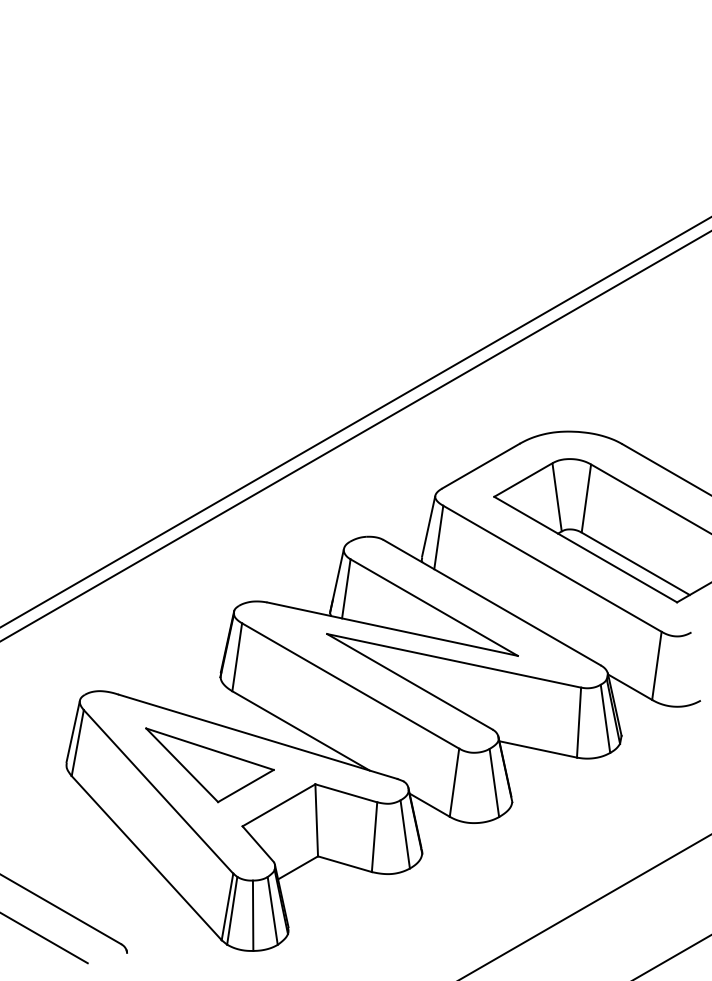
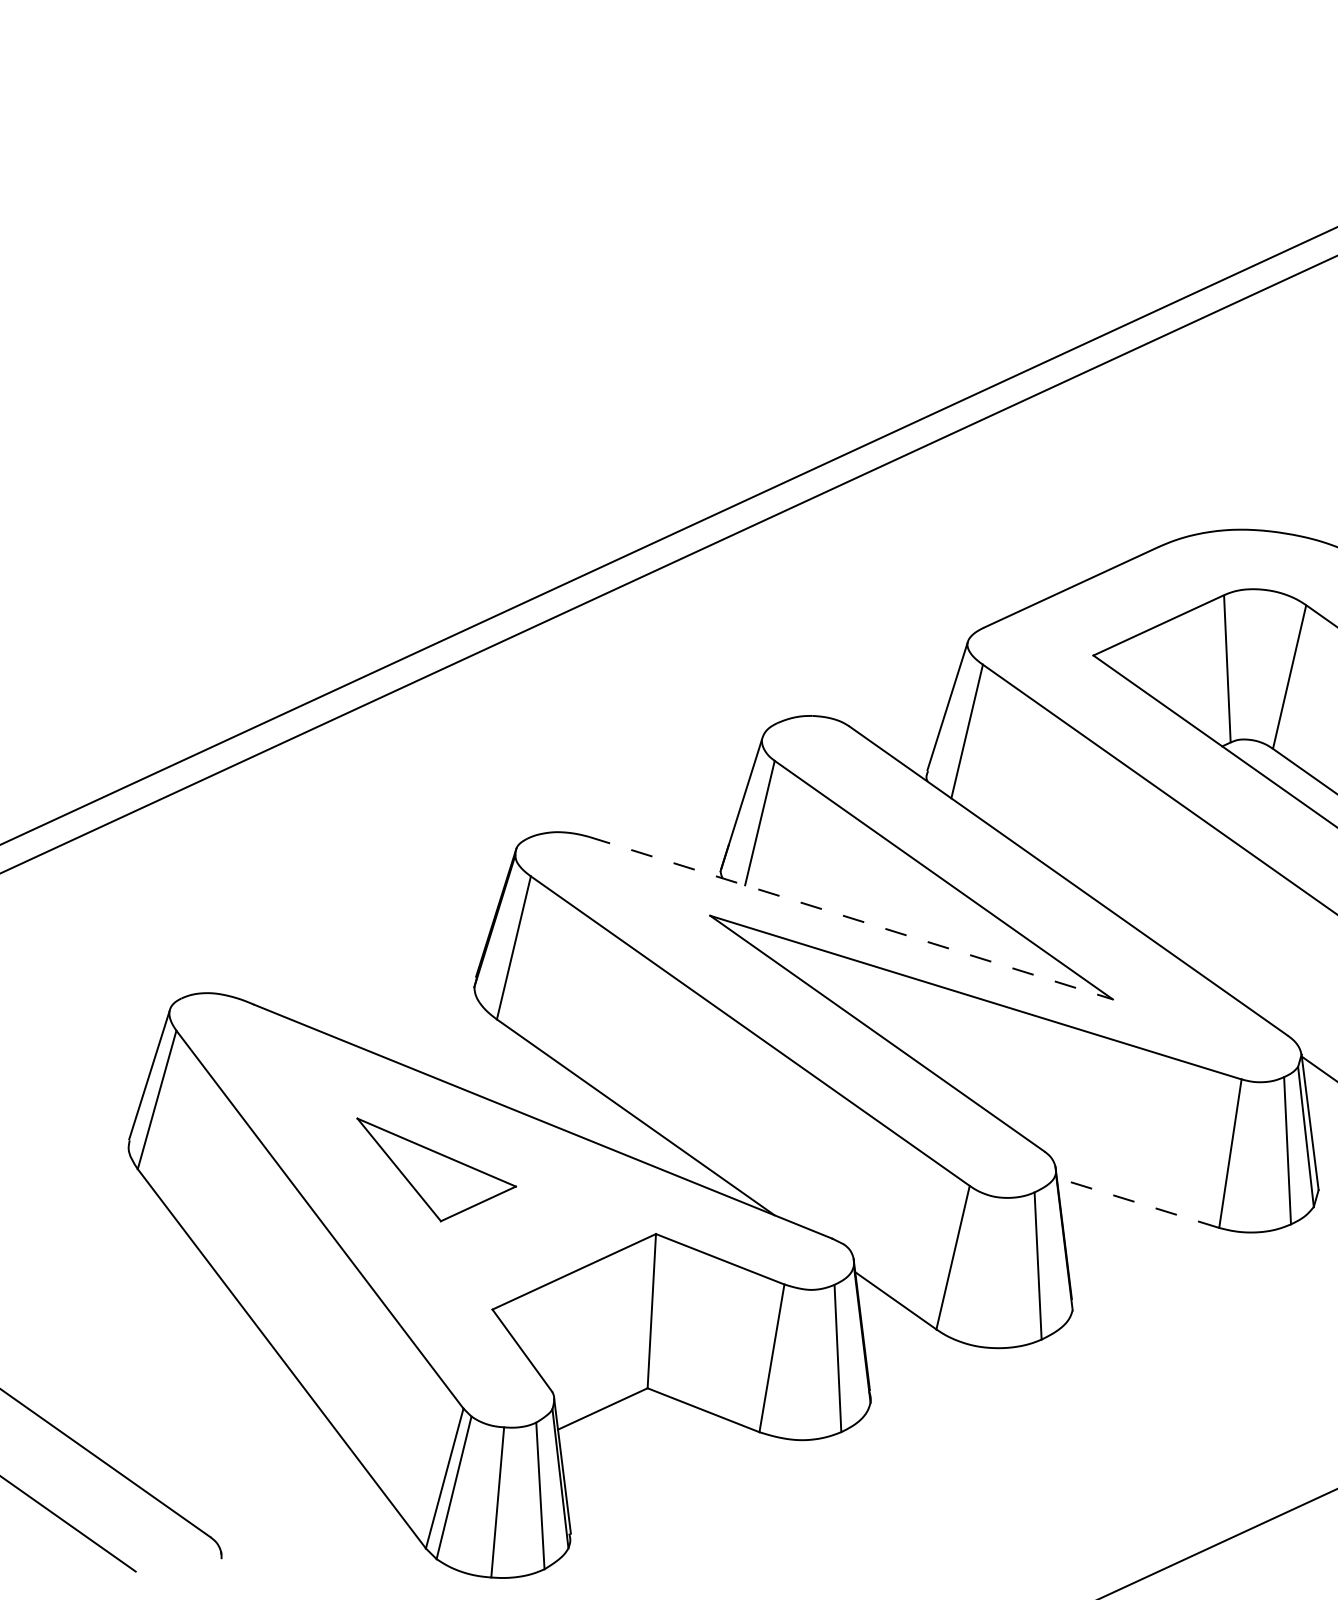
line: (393, 629) -> (852, 918), solid -> dashed
line: (538, 749) -> (1138, 1203), solid -> dashed
part: (209, 765) -> (433, 1173), size x0.6

